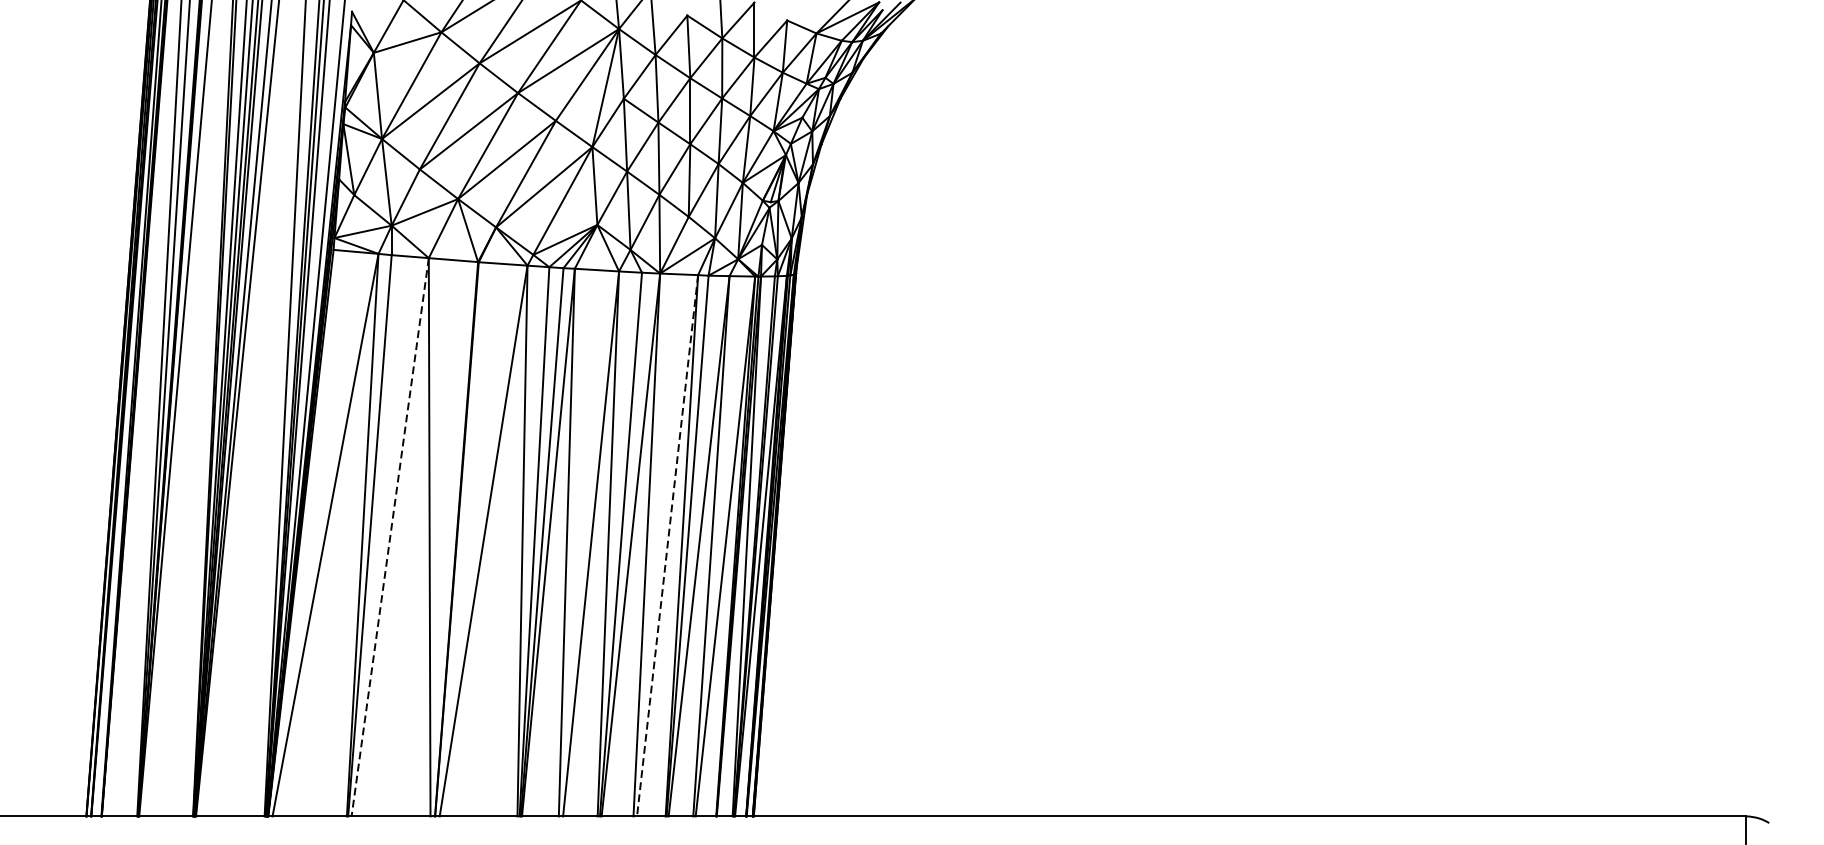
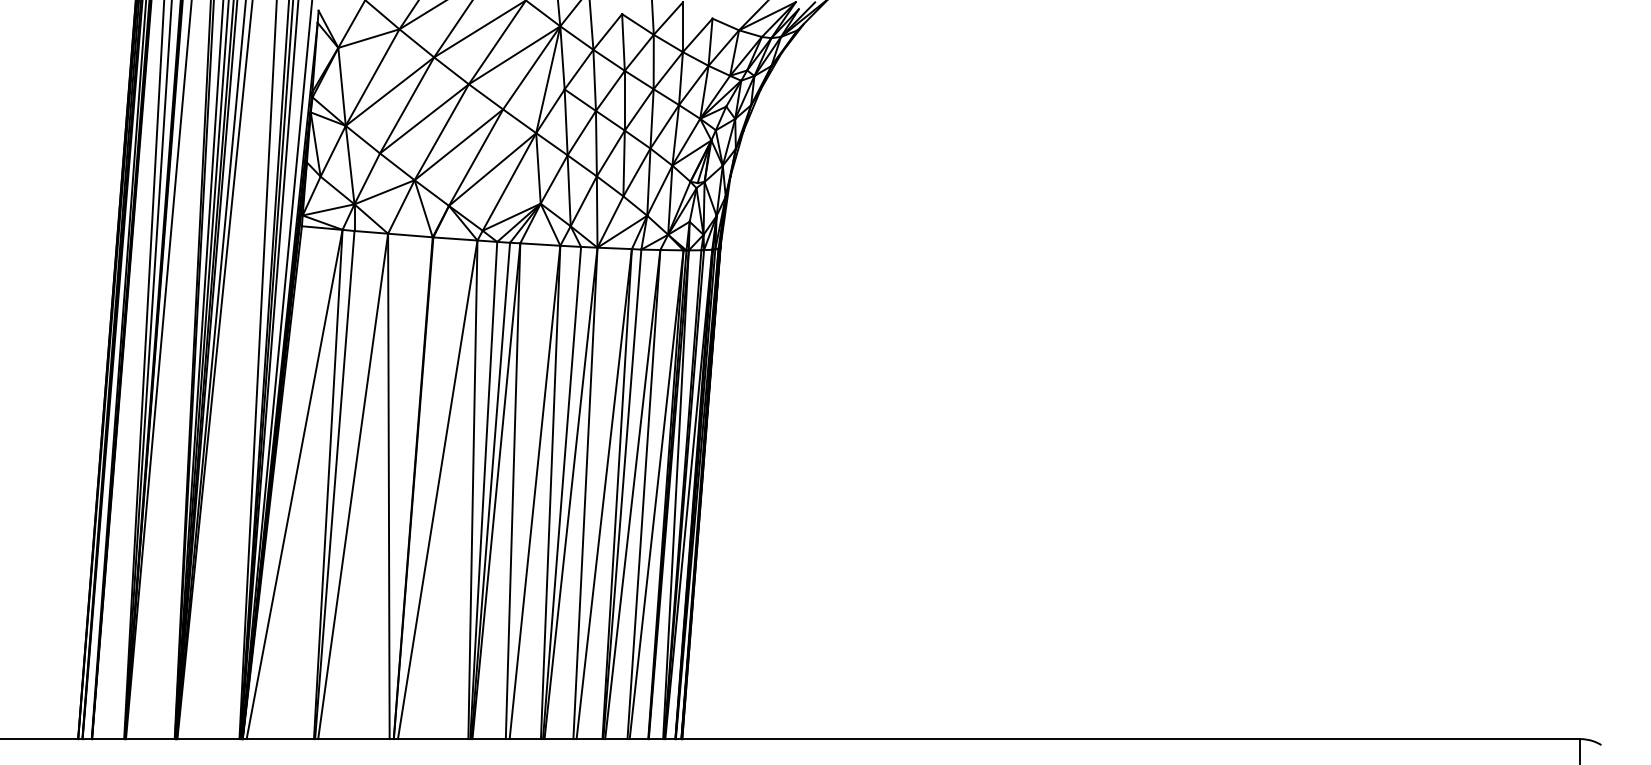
line: (390, 537) -> (353, 486), dashed -> solid
line: (667, 546) -> (604, 494), dashed -> solid

